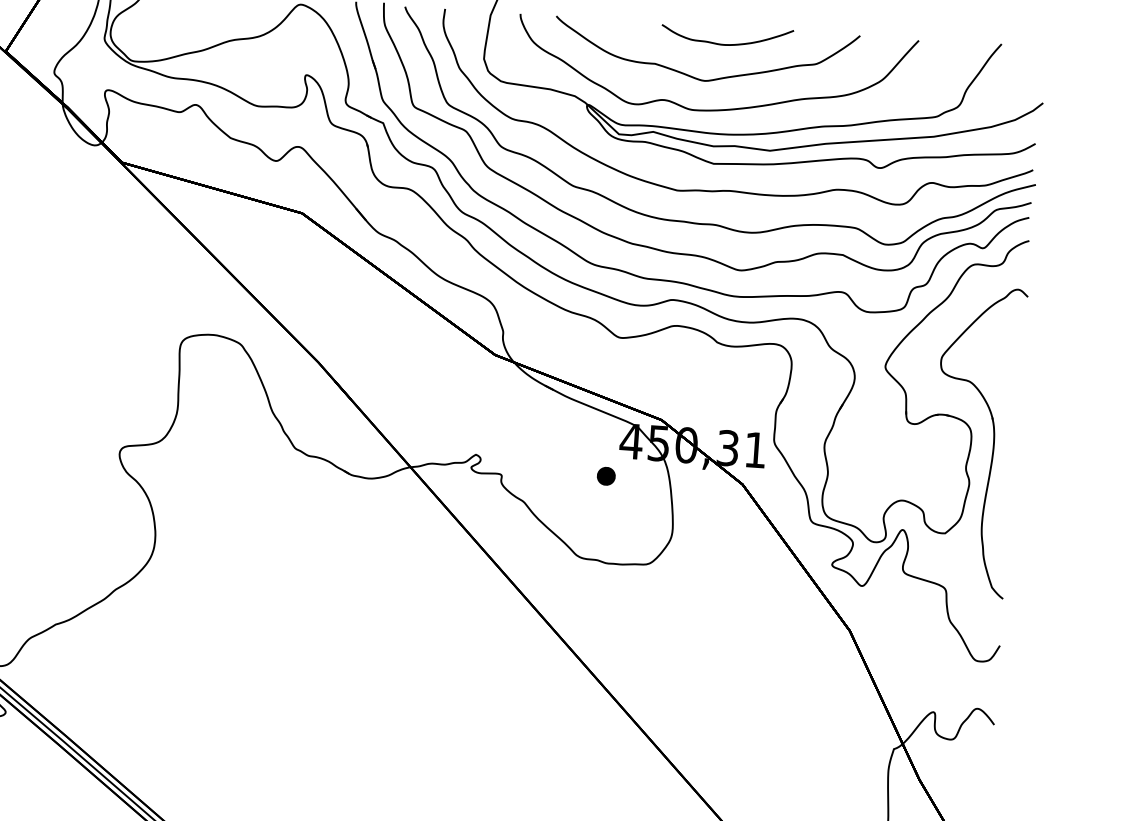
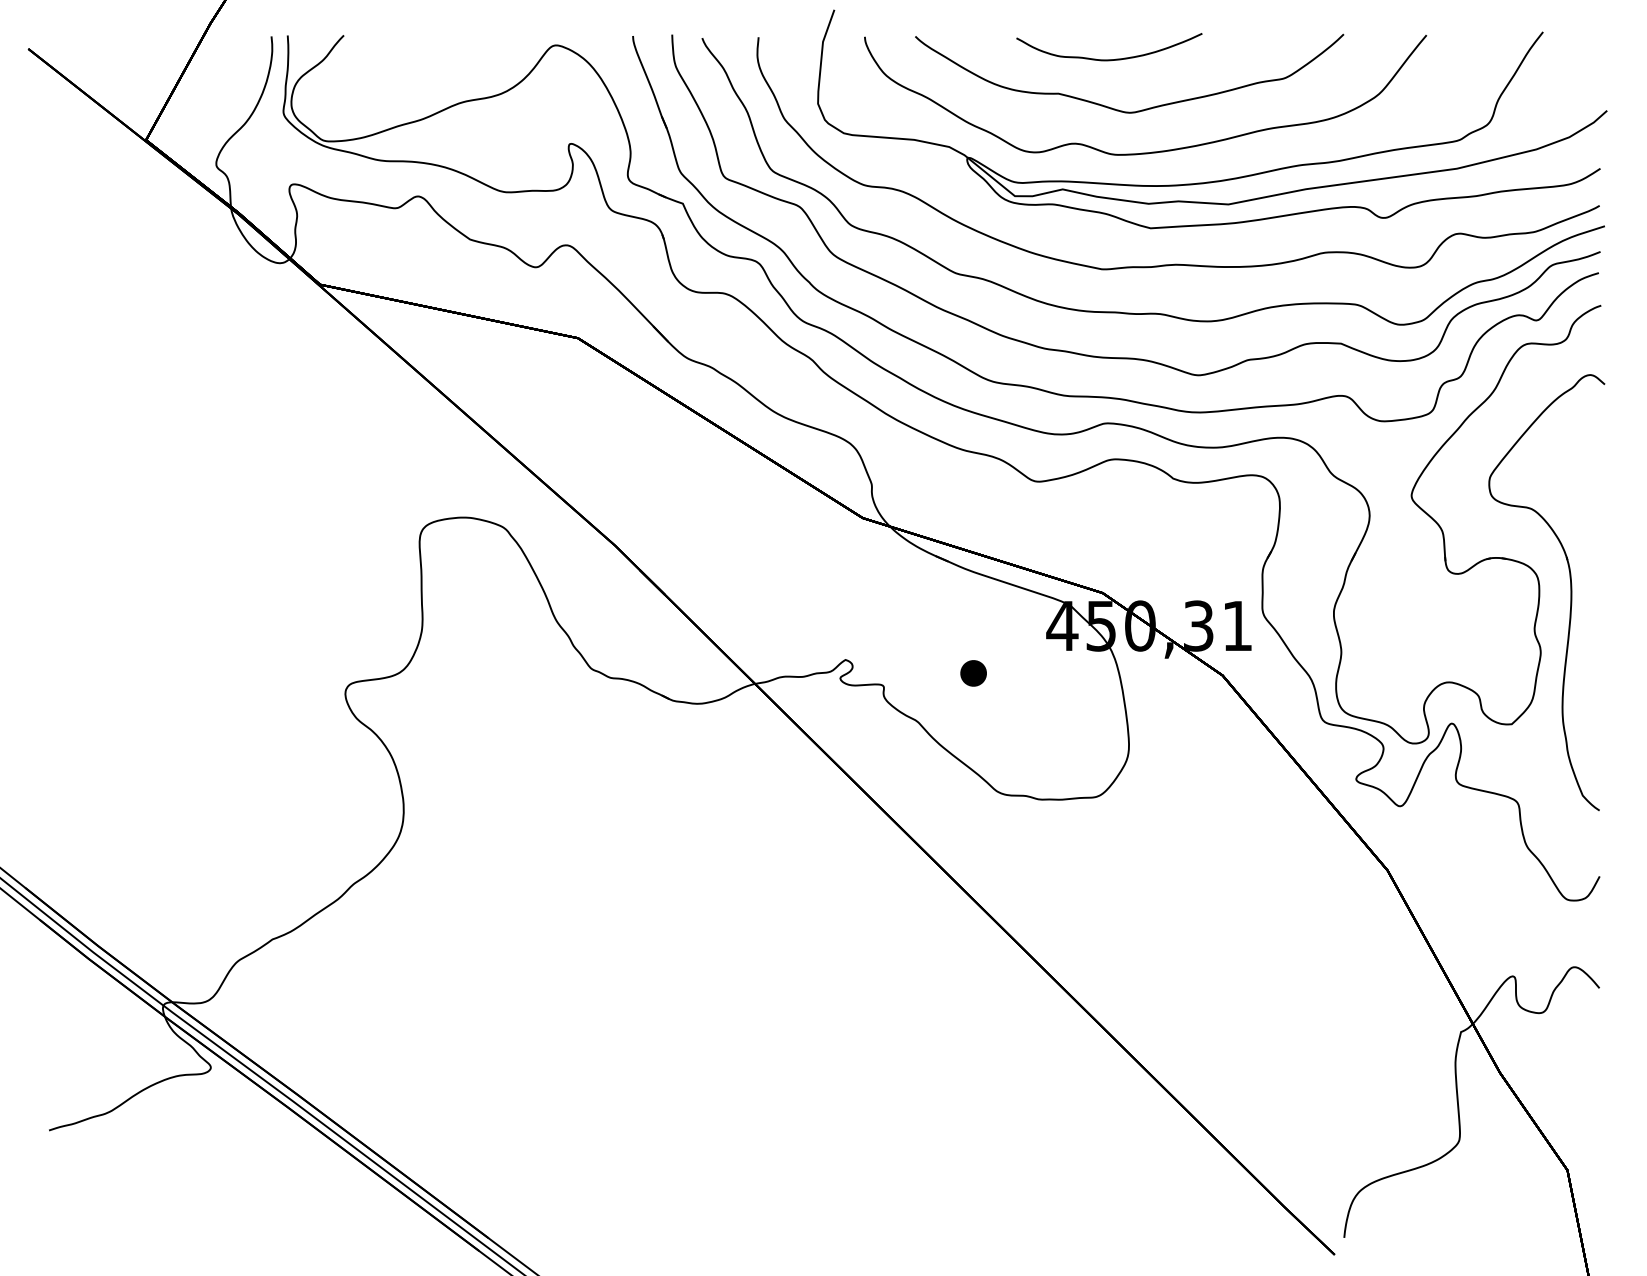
curve: (726, 44) -> (1109, 59), moved
part: (606, 476) -> (973, 673), moved

